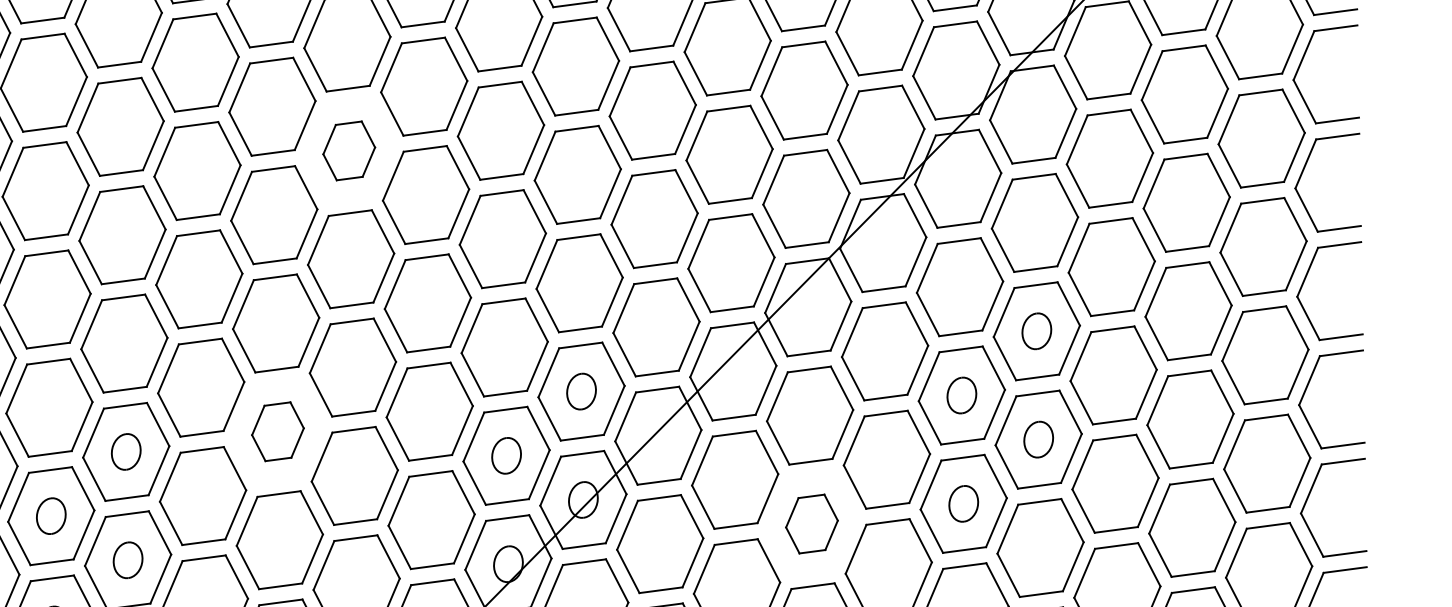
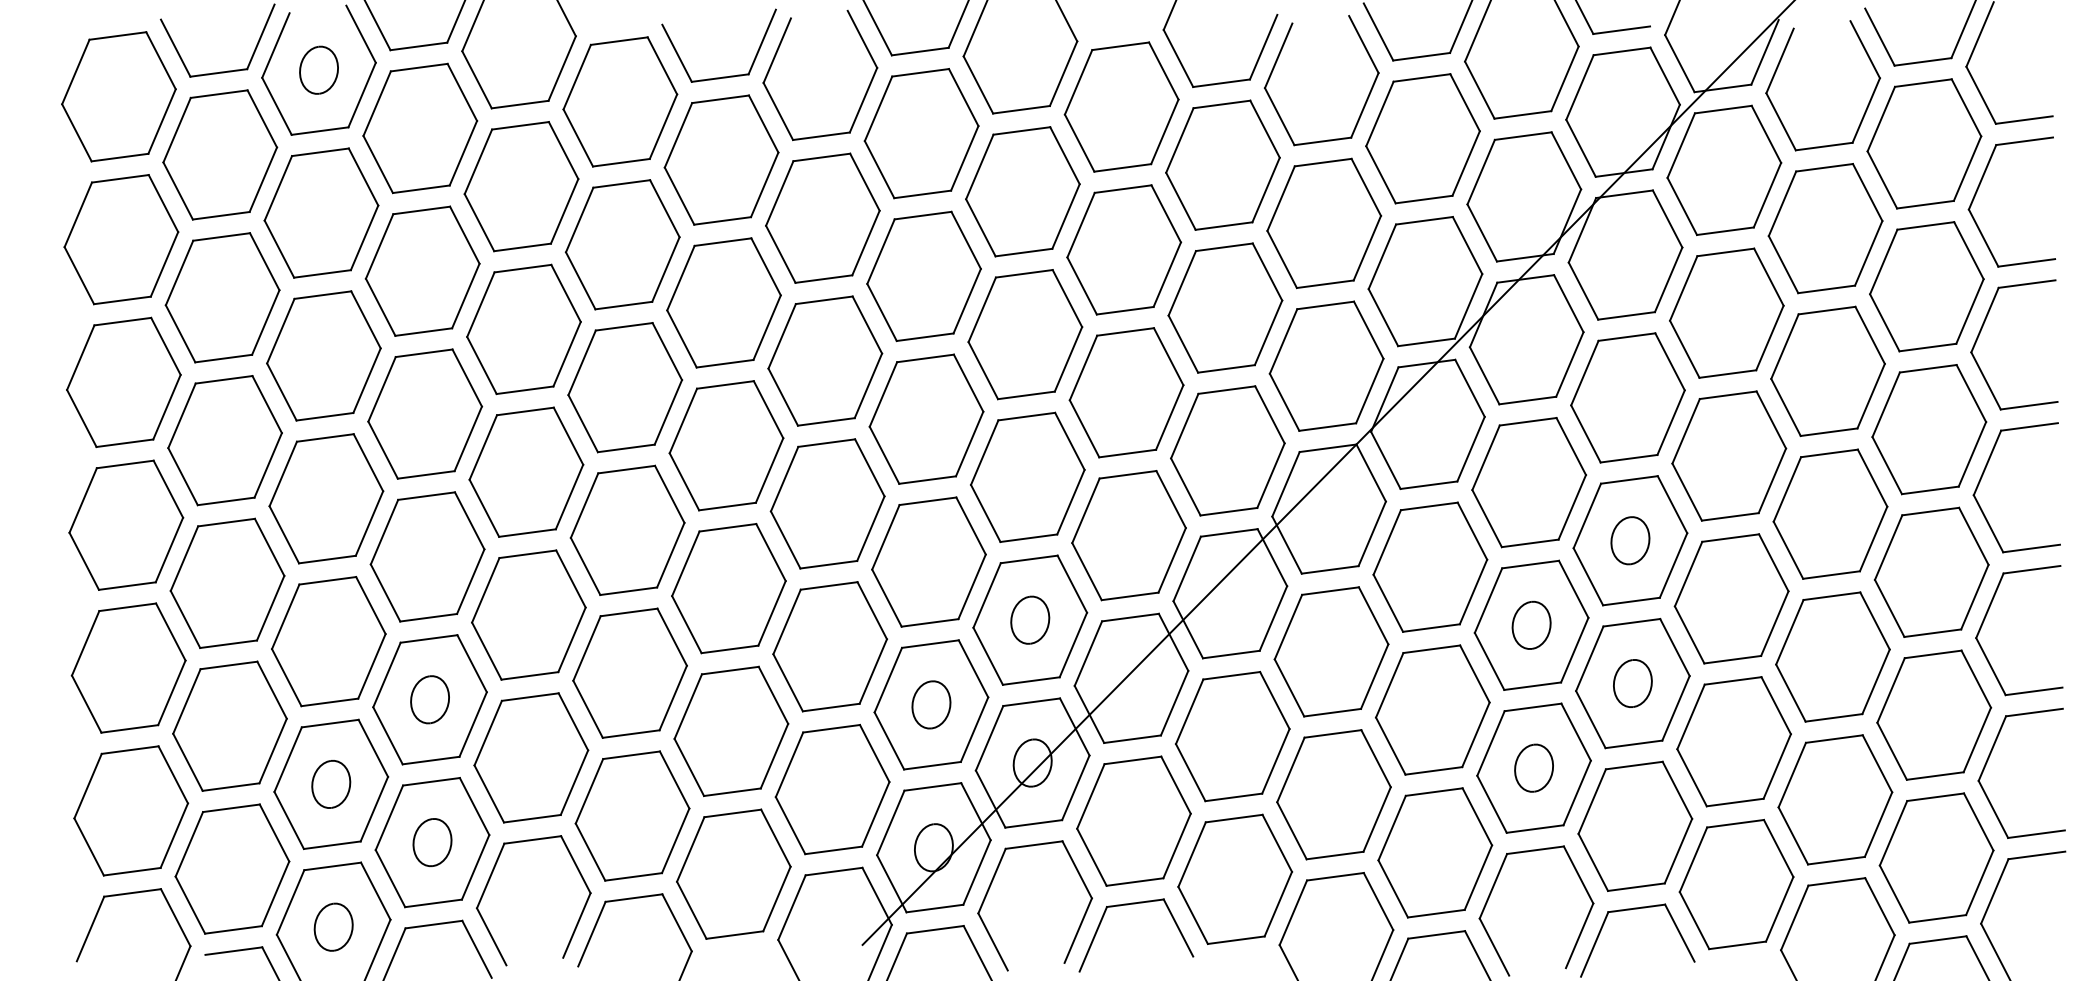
part: (348, 150) -> (723, 302), size x1.67
part: (277, 431) -> (629, 672), size x1.67
part: (811, 523) -> (1333, 794), size x1.67

